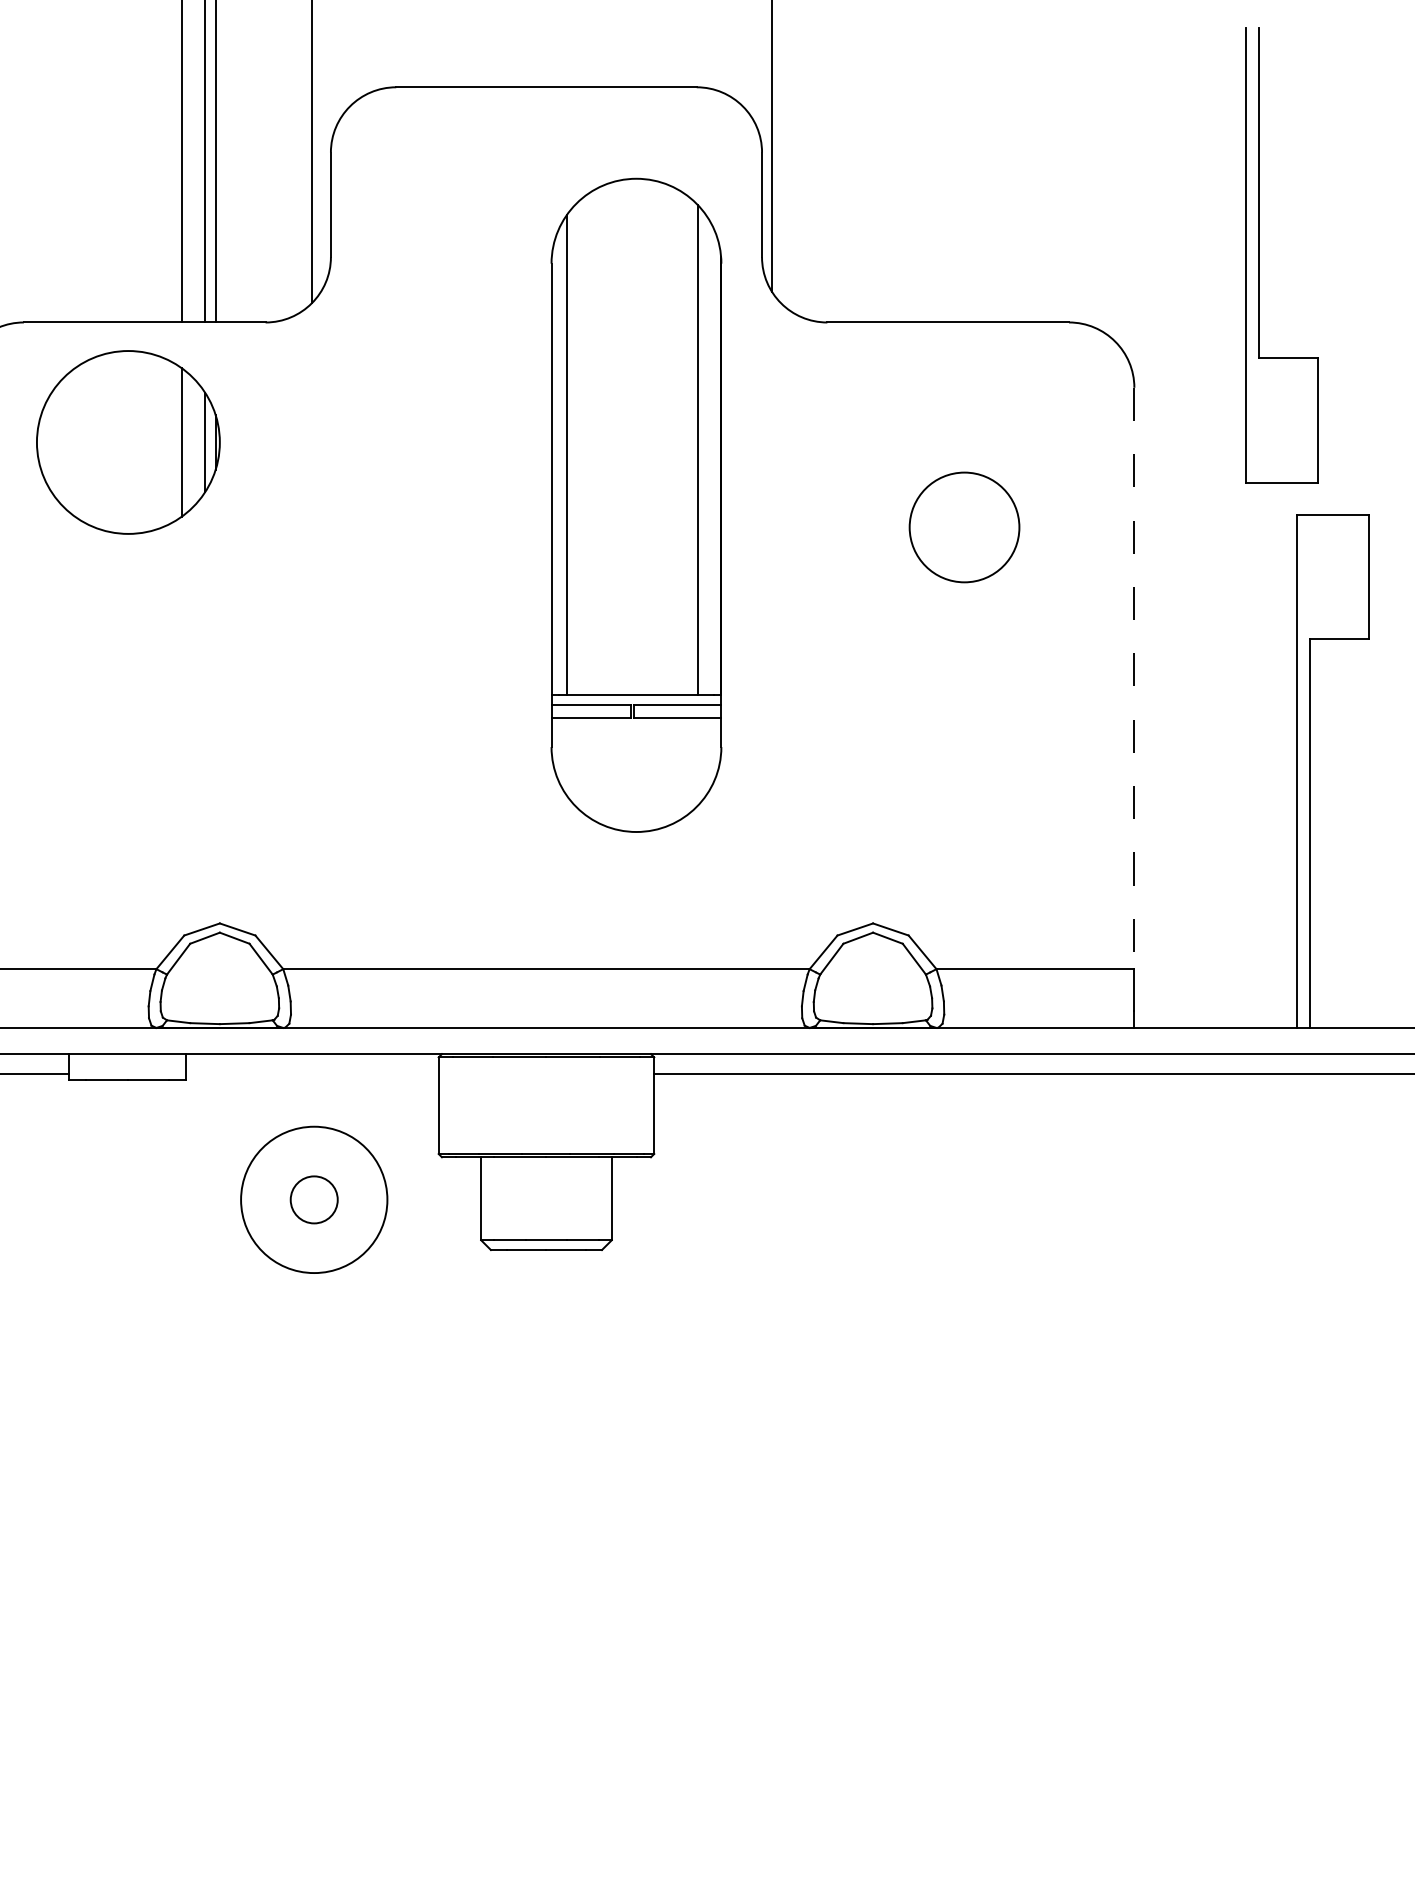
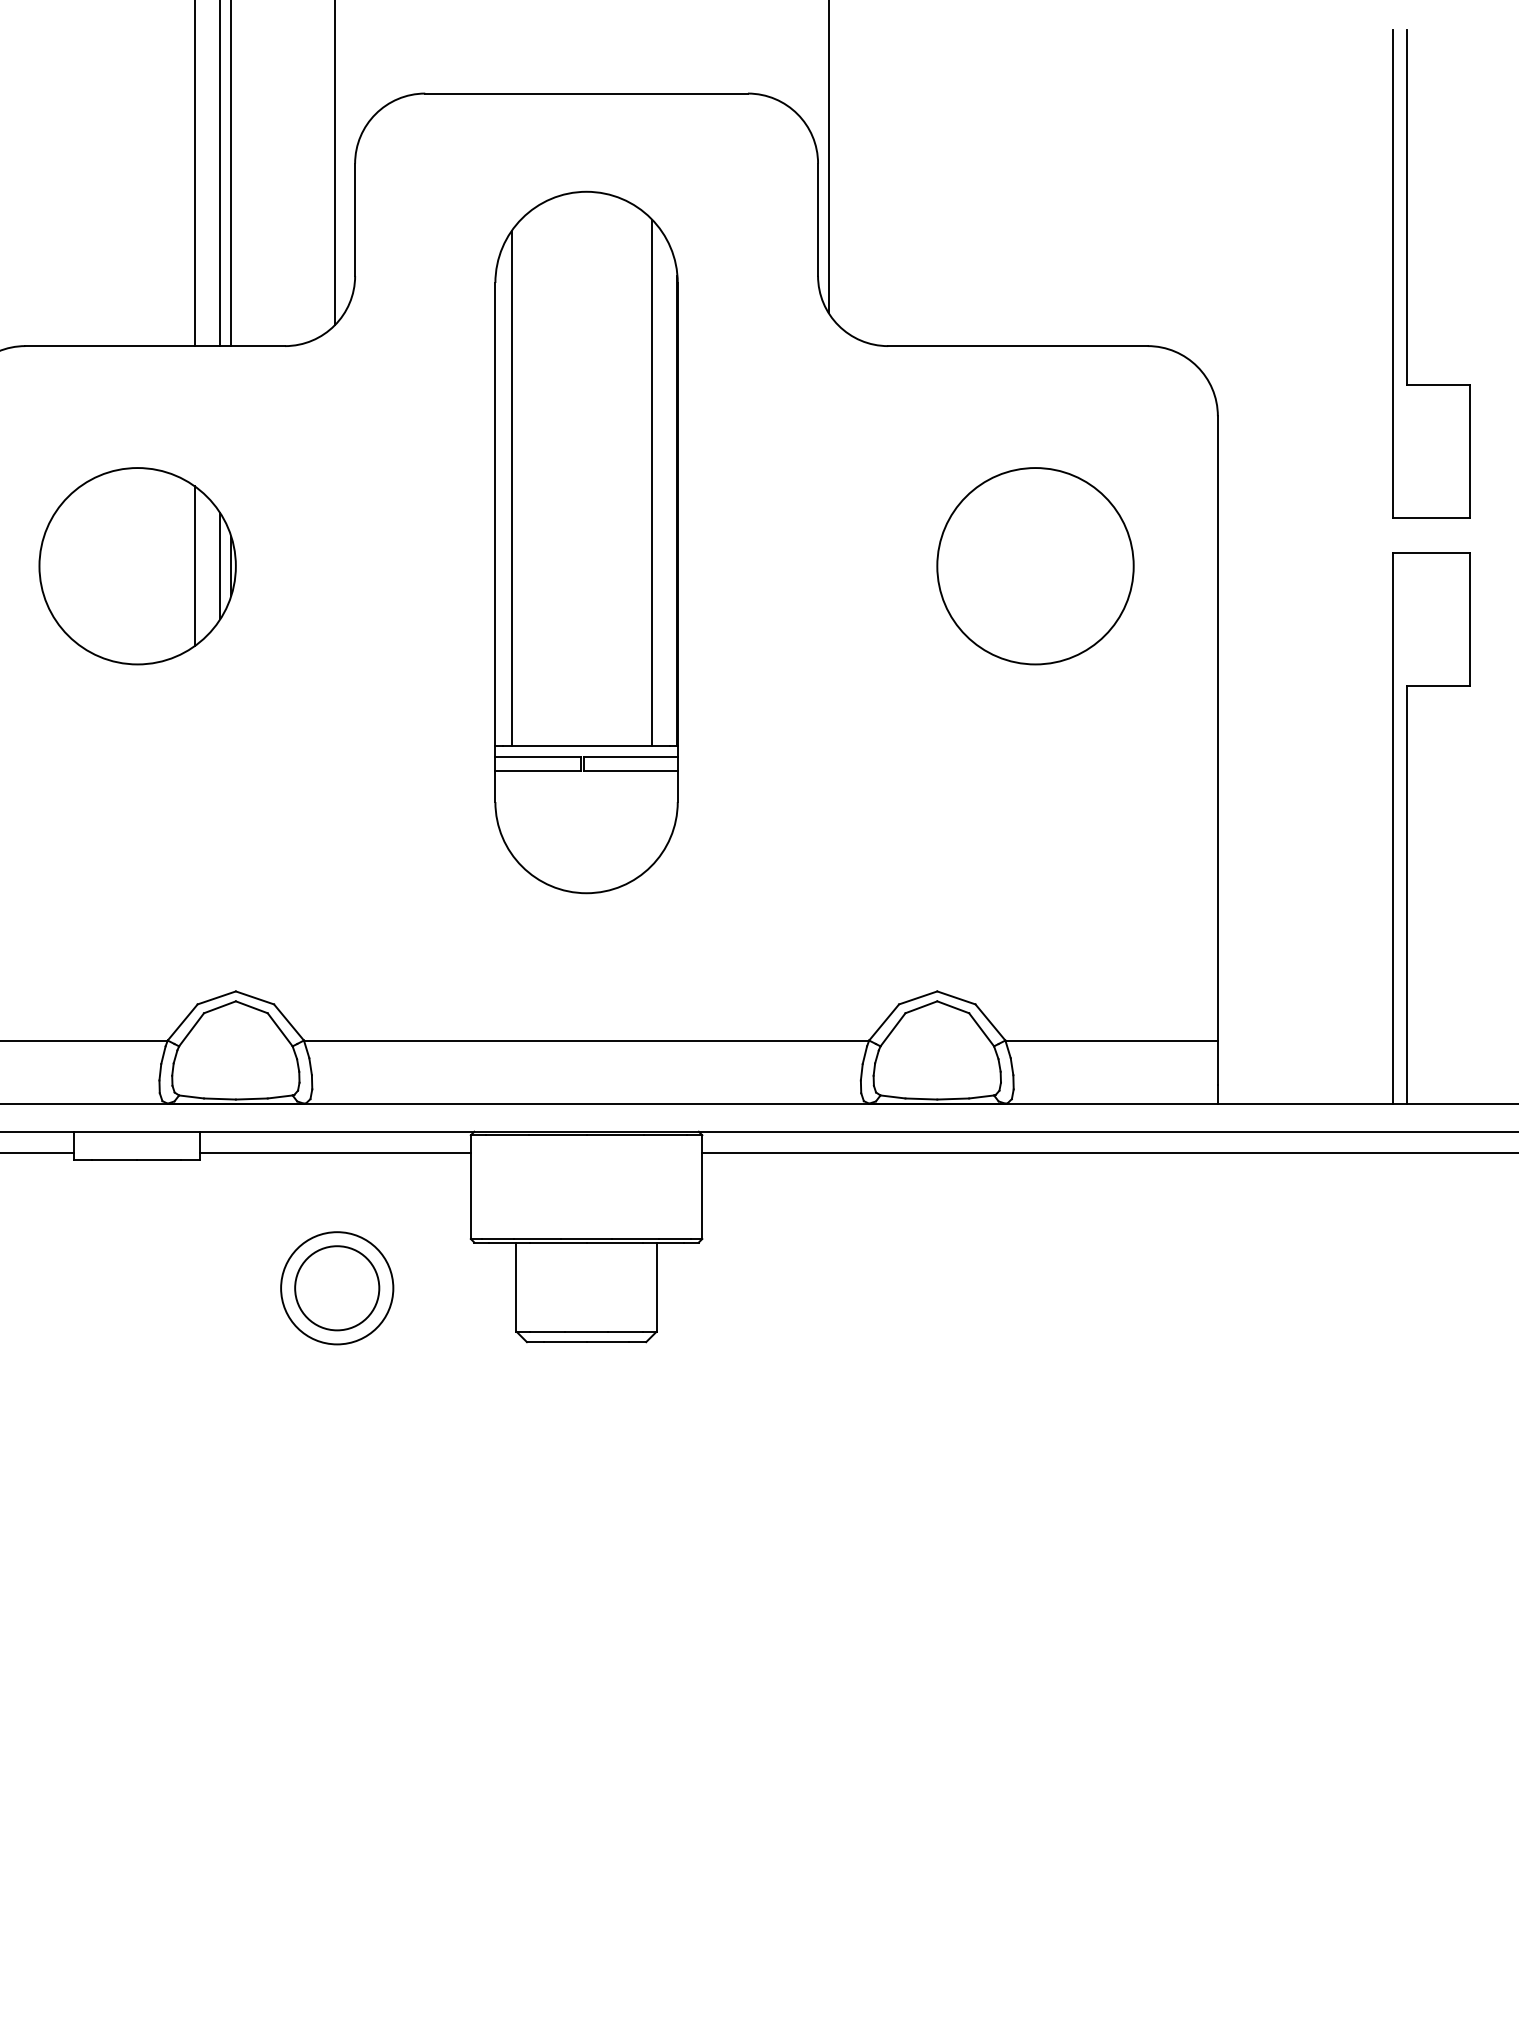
part: (1259, 255) -> (1407, 274), moved
part: (128, 442) -> (137, 566), moved
part: (636, 504) -> (586, 541), moved
circle: (964, 527) -> (1035, 566), size x1.67
line: (1134, 678) -> (1218, 728), dashed -> solid
line: (312, 1073) -> (335, 1152), added
circle: (313, 1199) -> (336, 1287), size x0.71
circle: (314, 1199) -> (337, 1287), size x1.67

